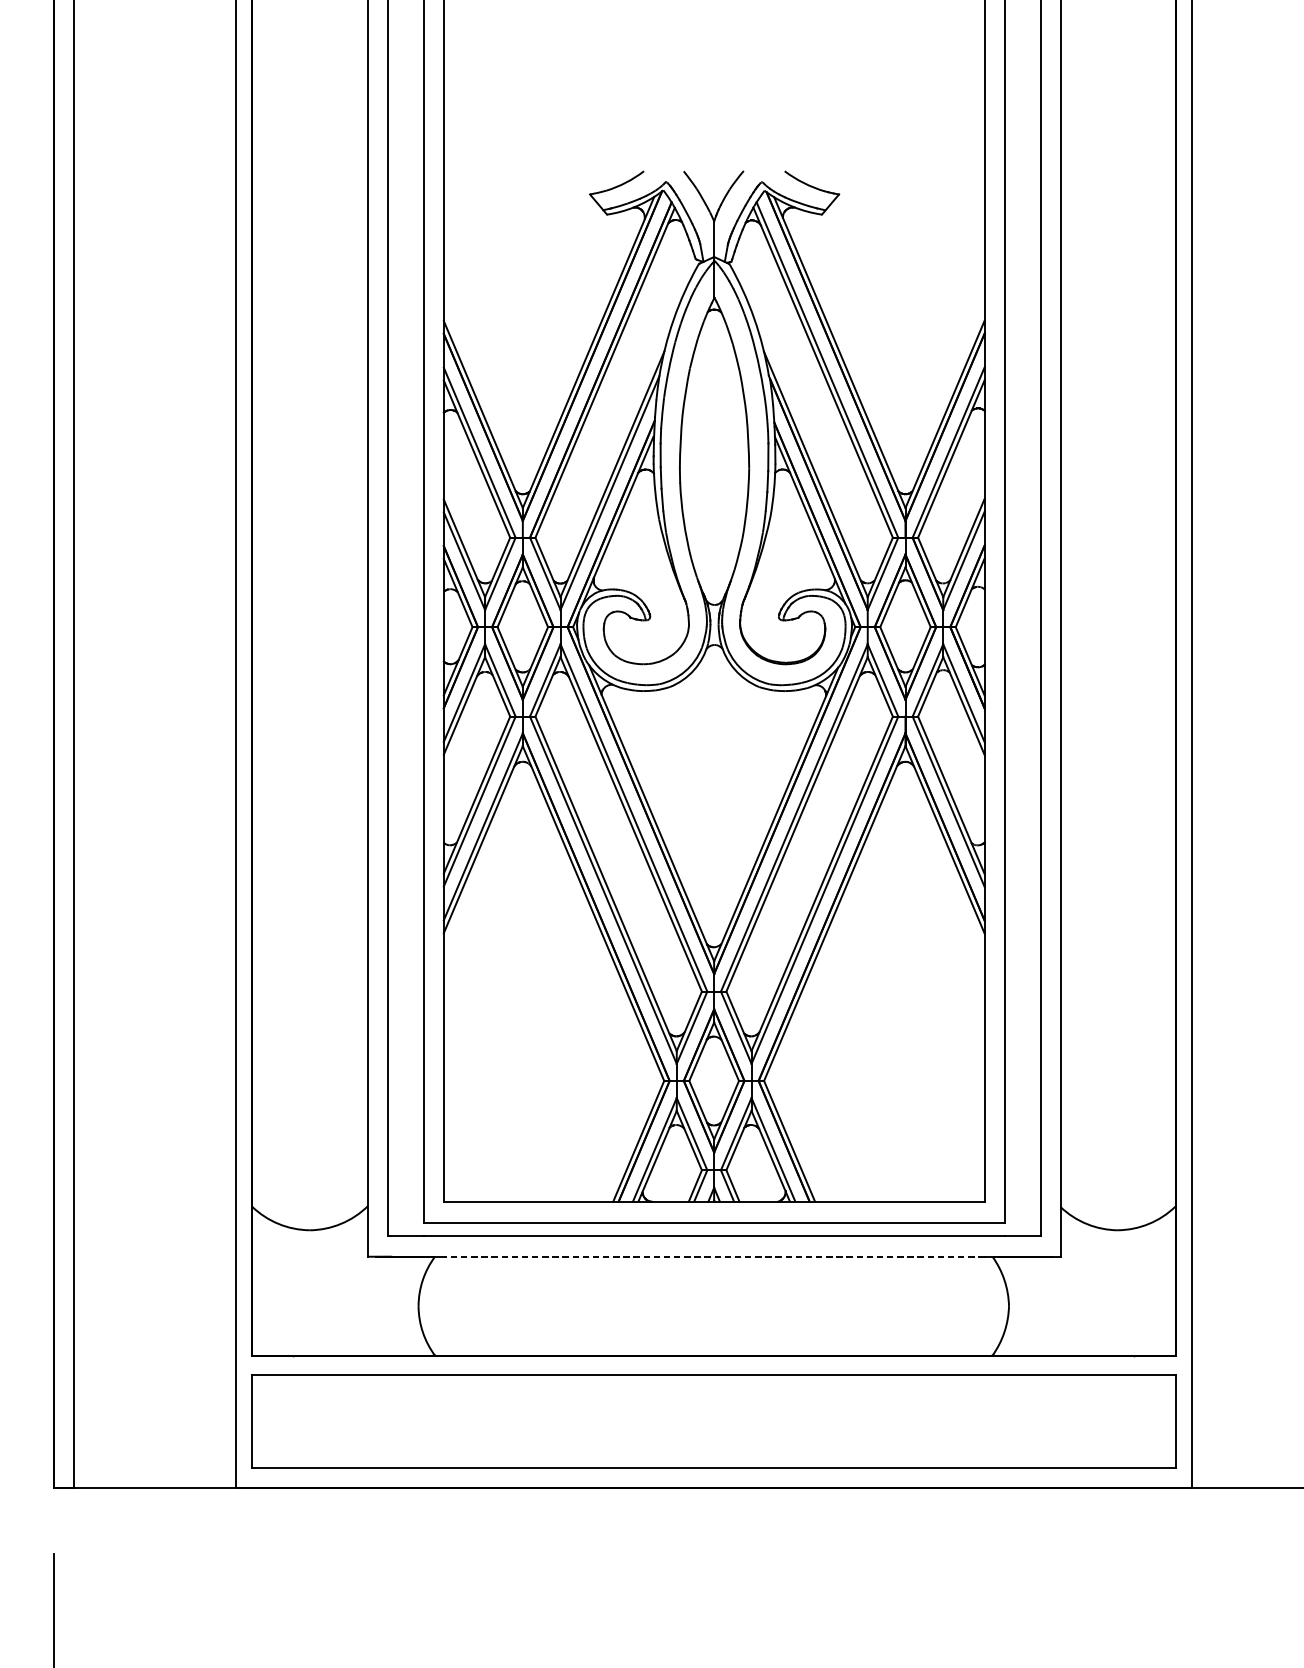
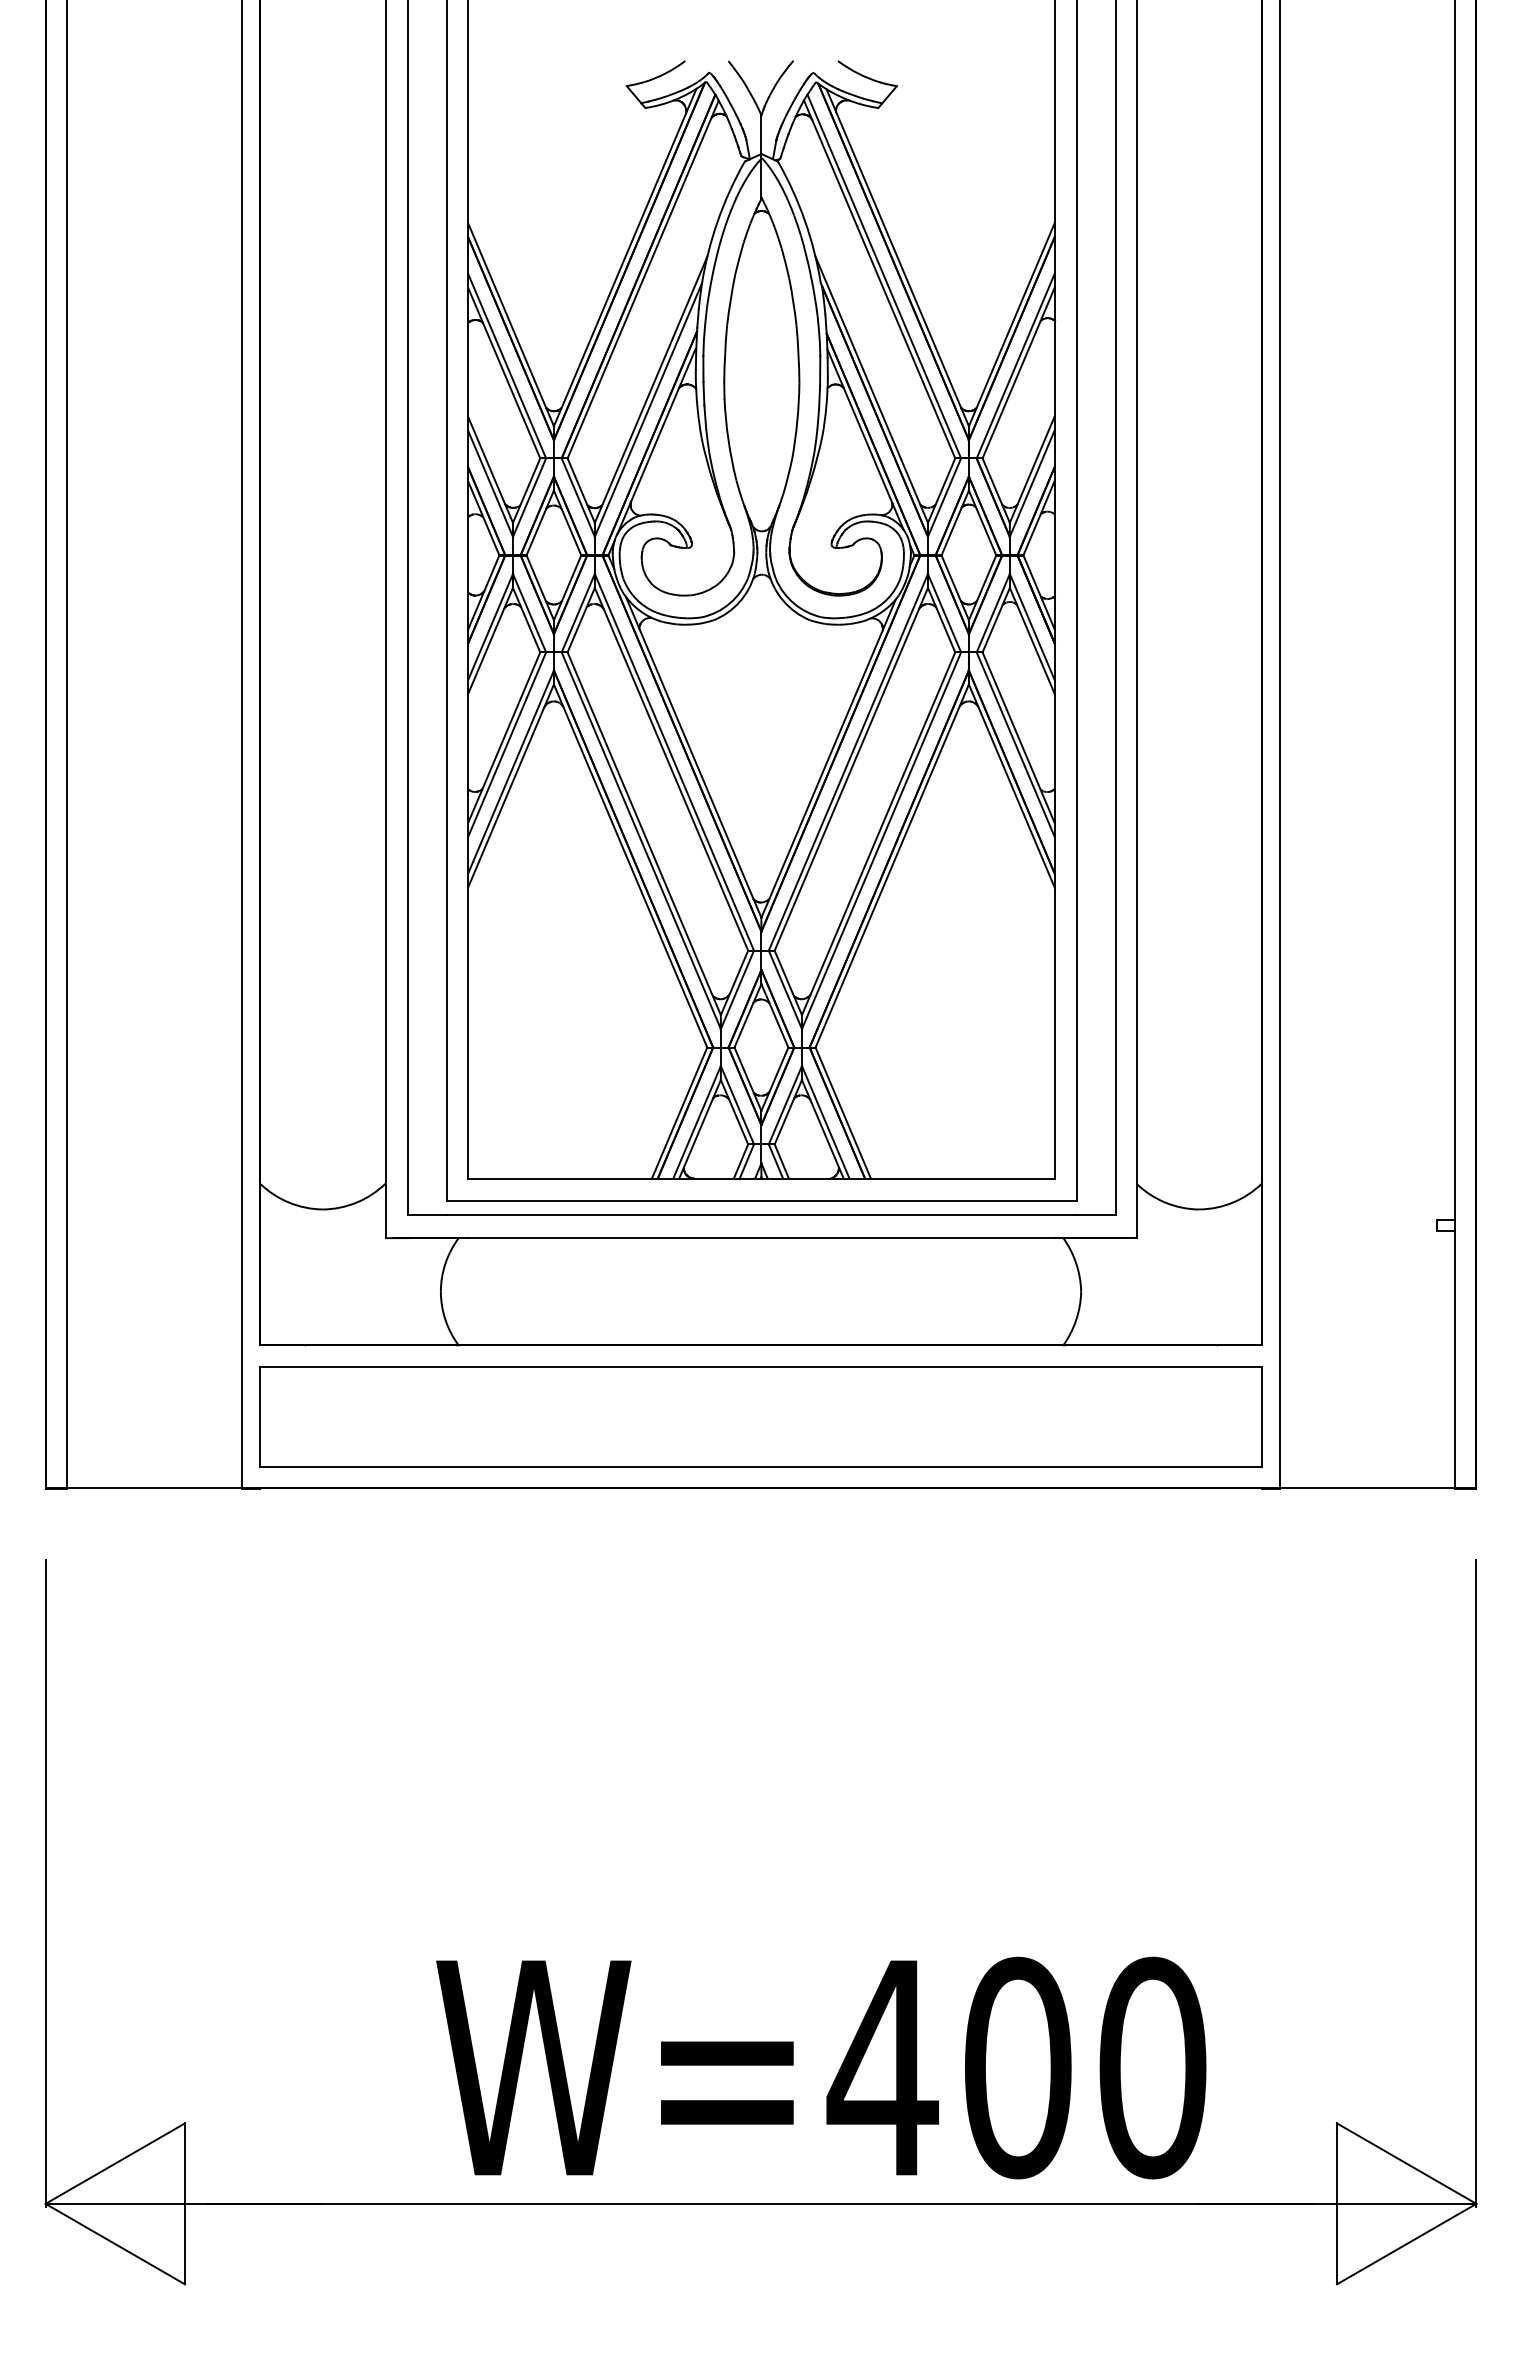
line: (714, 1257) -> (761, 1238), dashed -> solid

